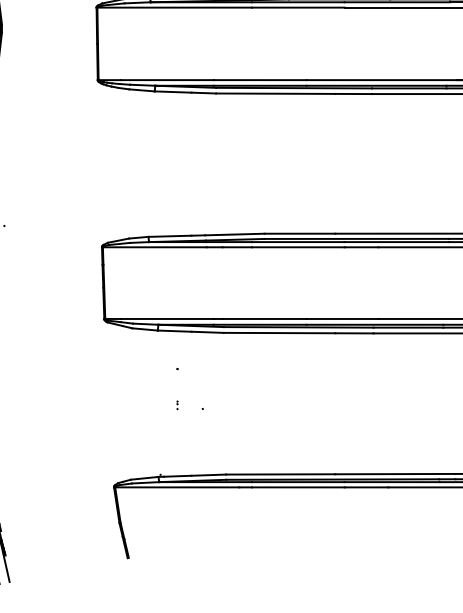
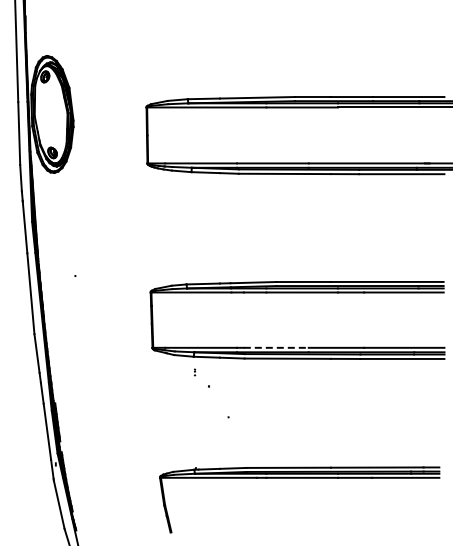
line: (264, 318) -> (276, 347), solid -> dashed
part: (178, 405) -> (195, 372), moved

